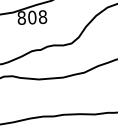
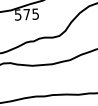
text: (31, 17) -> (26, 14), 808 -> 575

